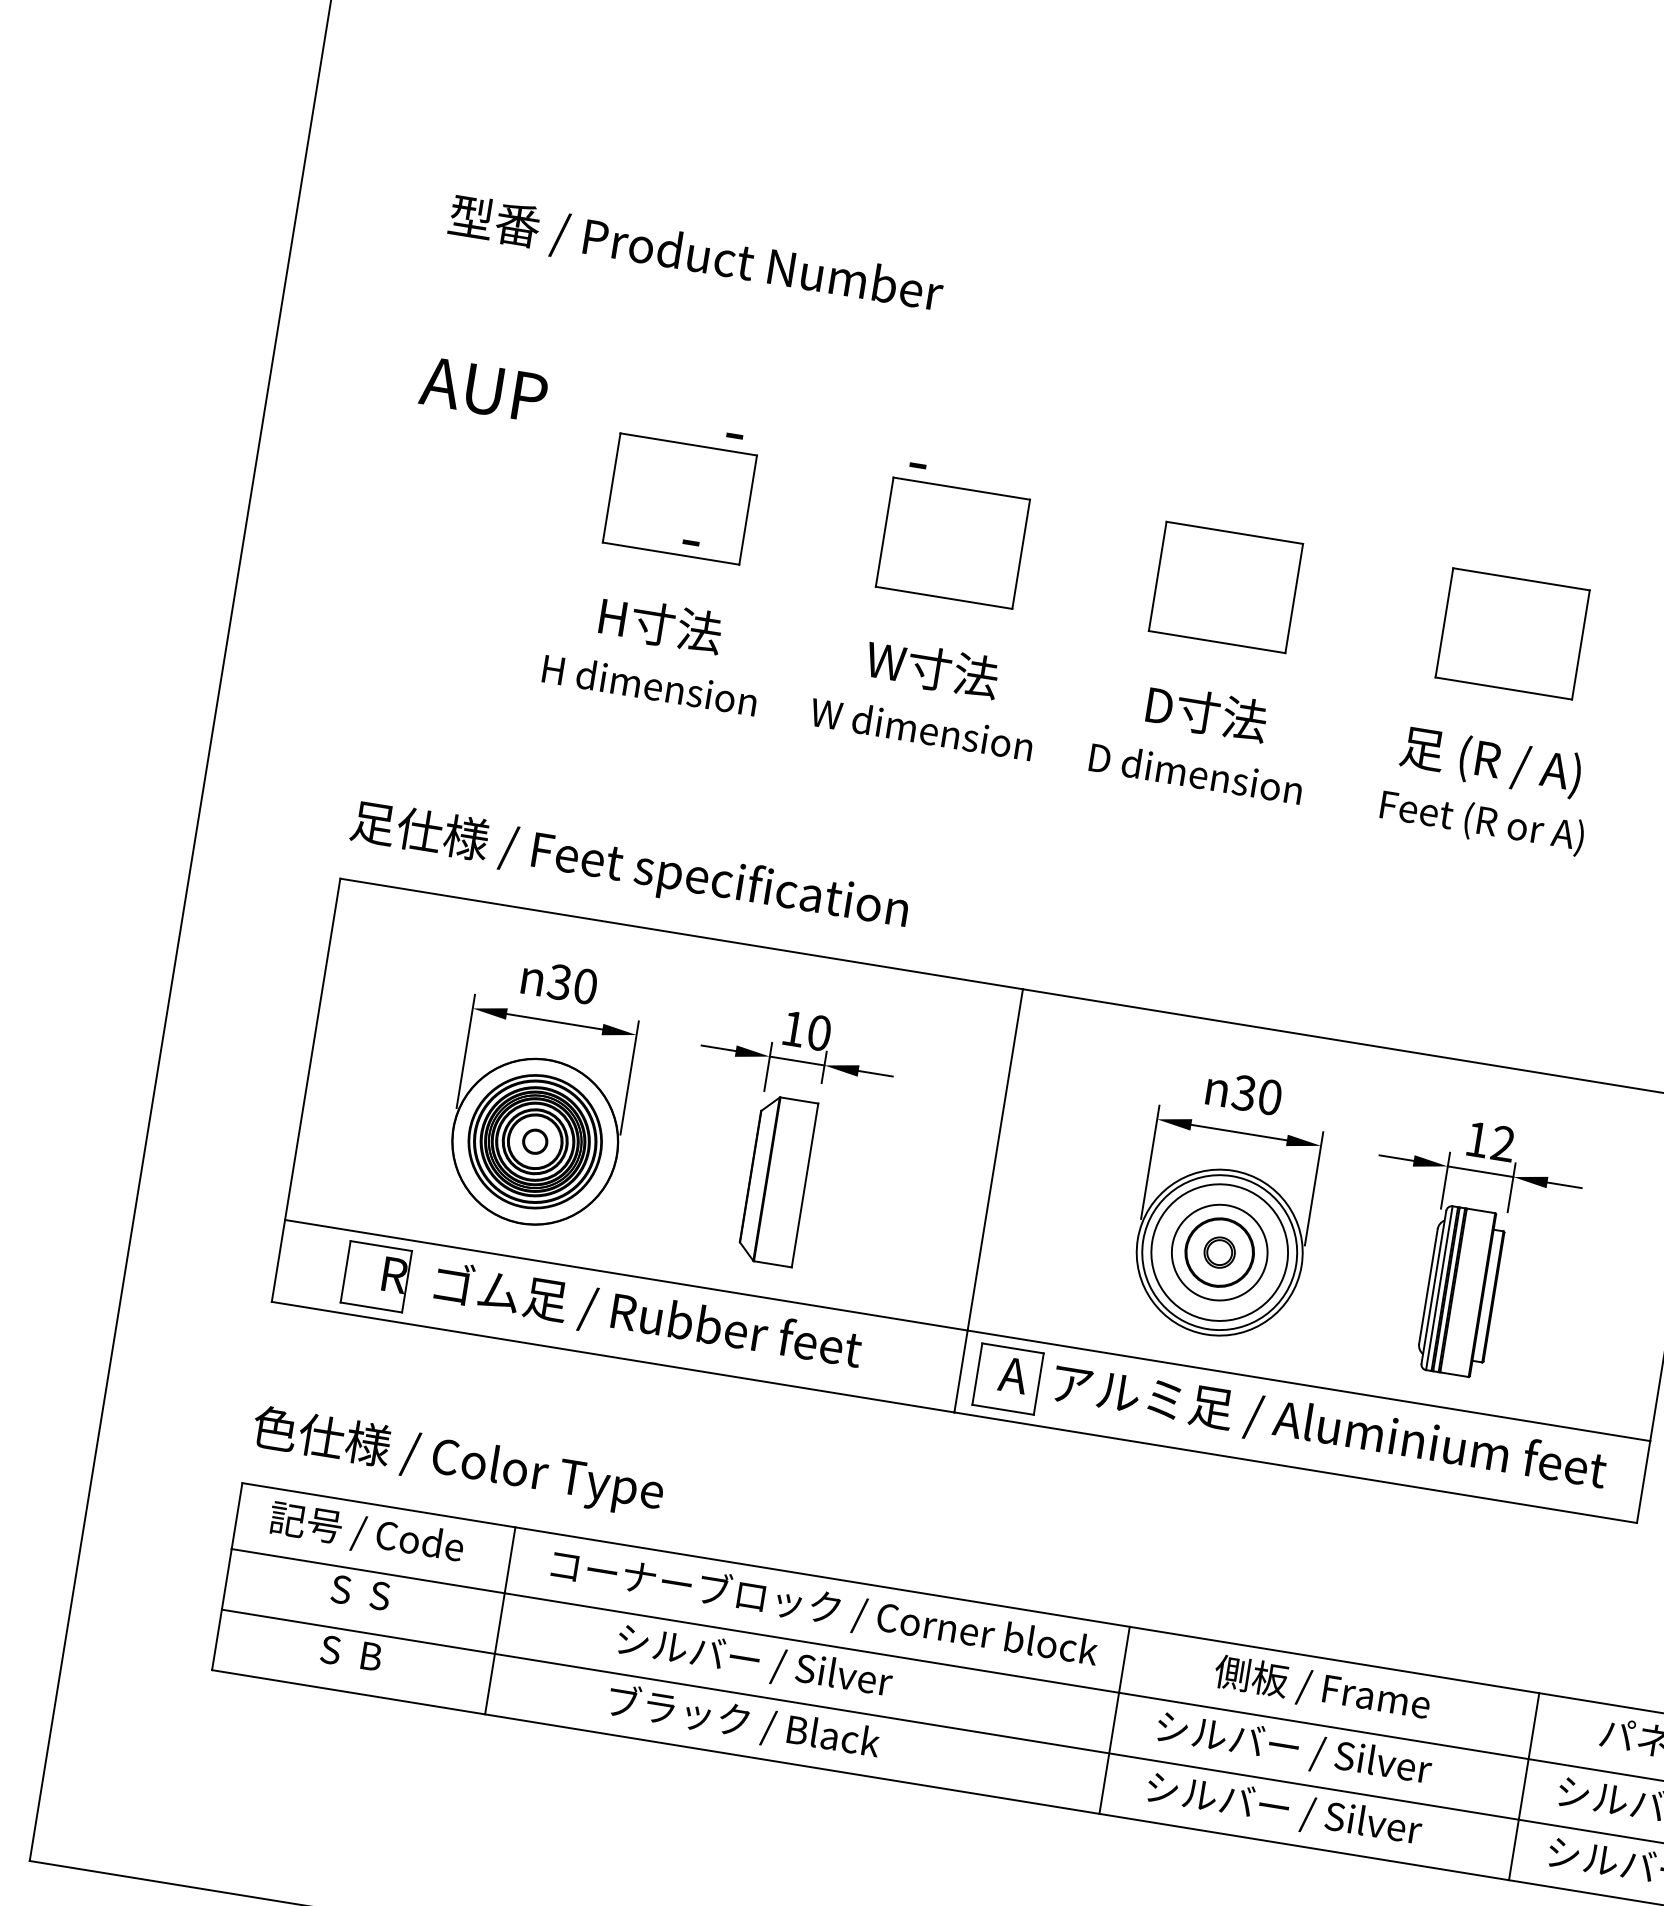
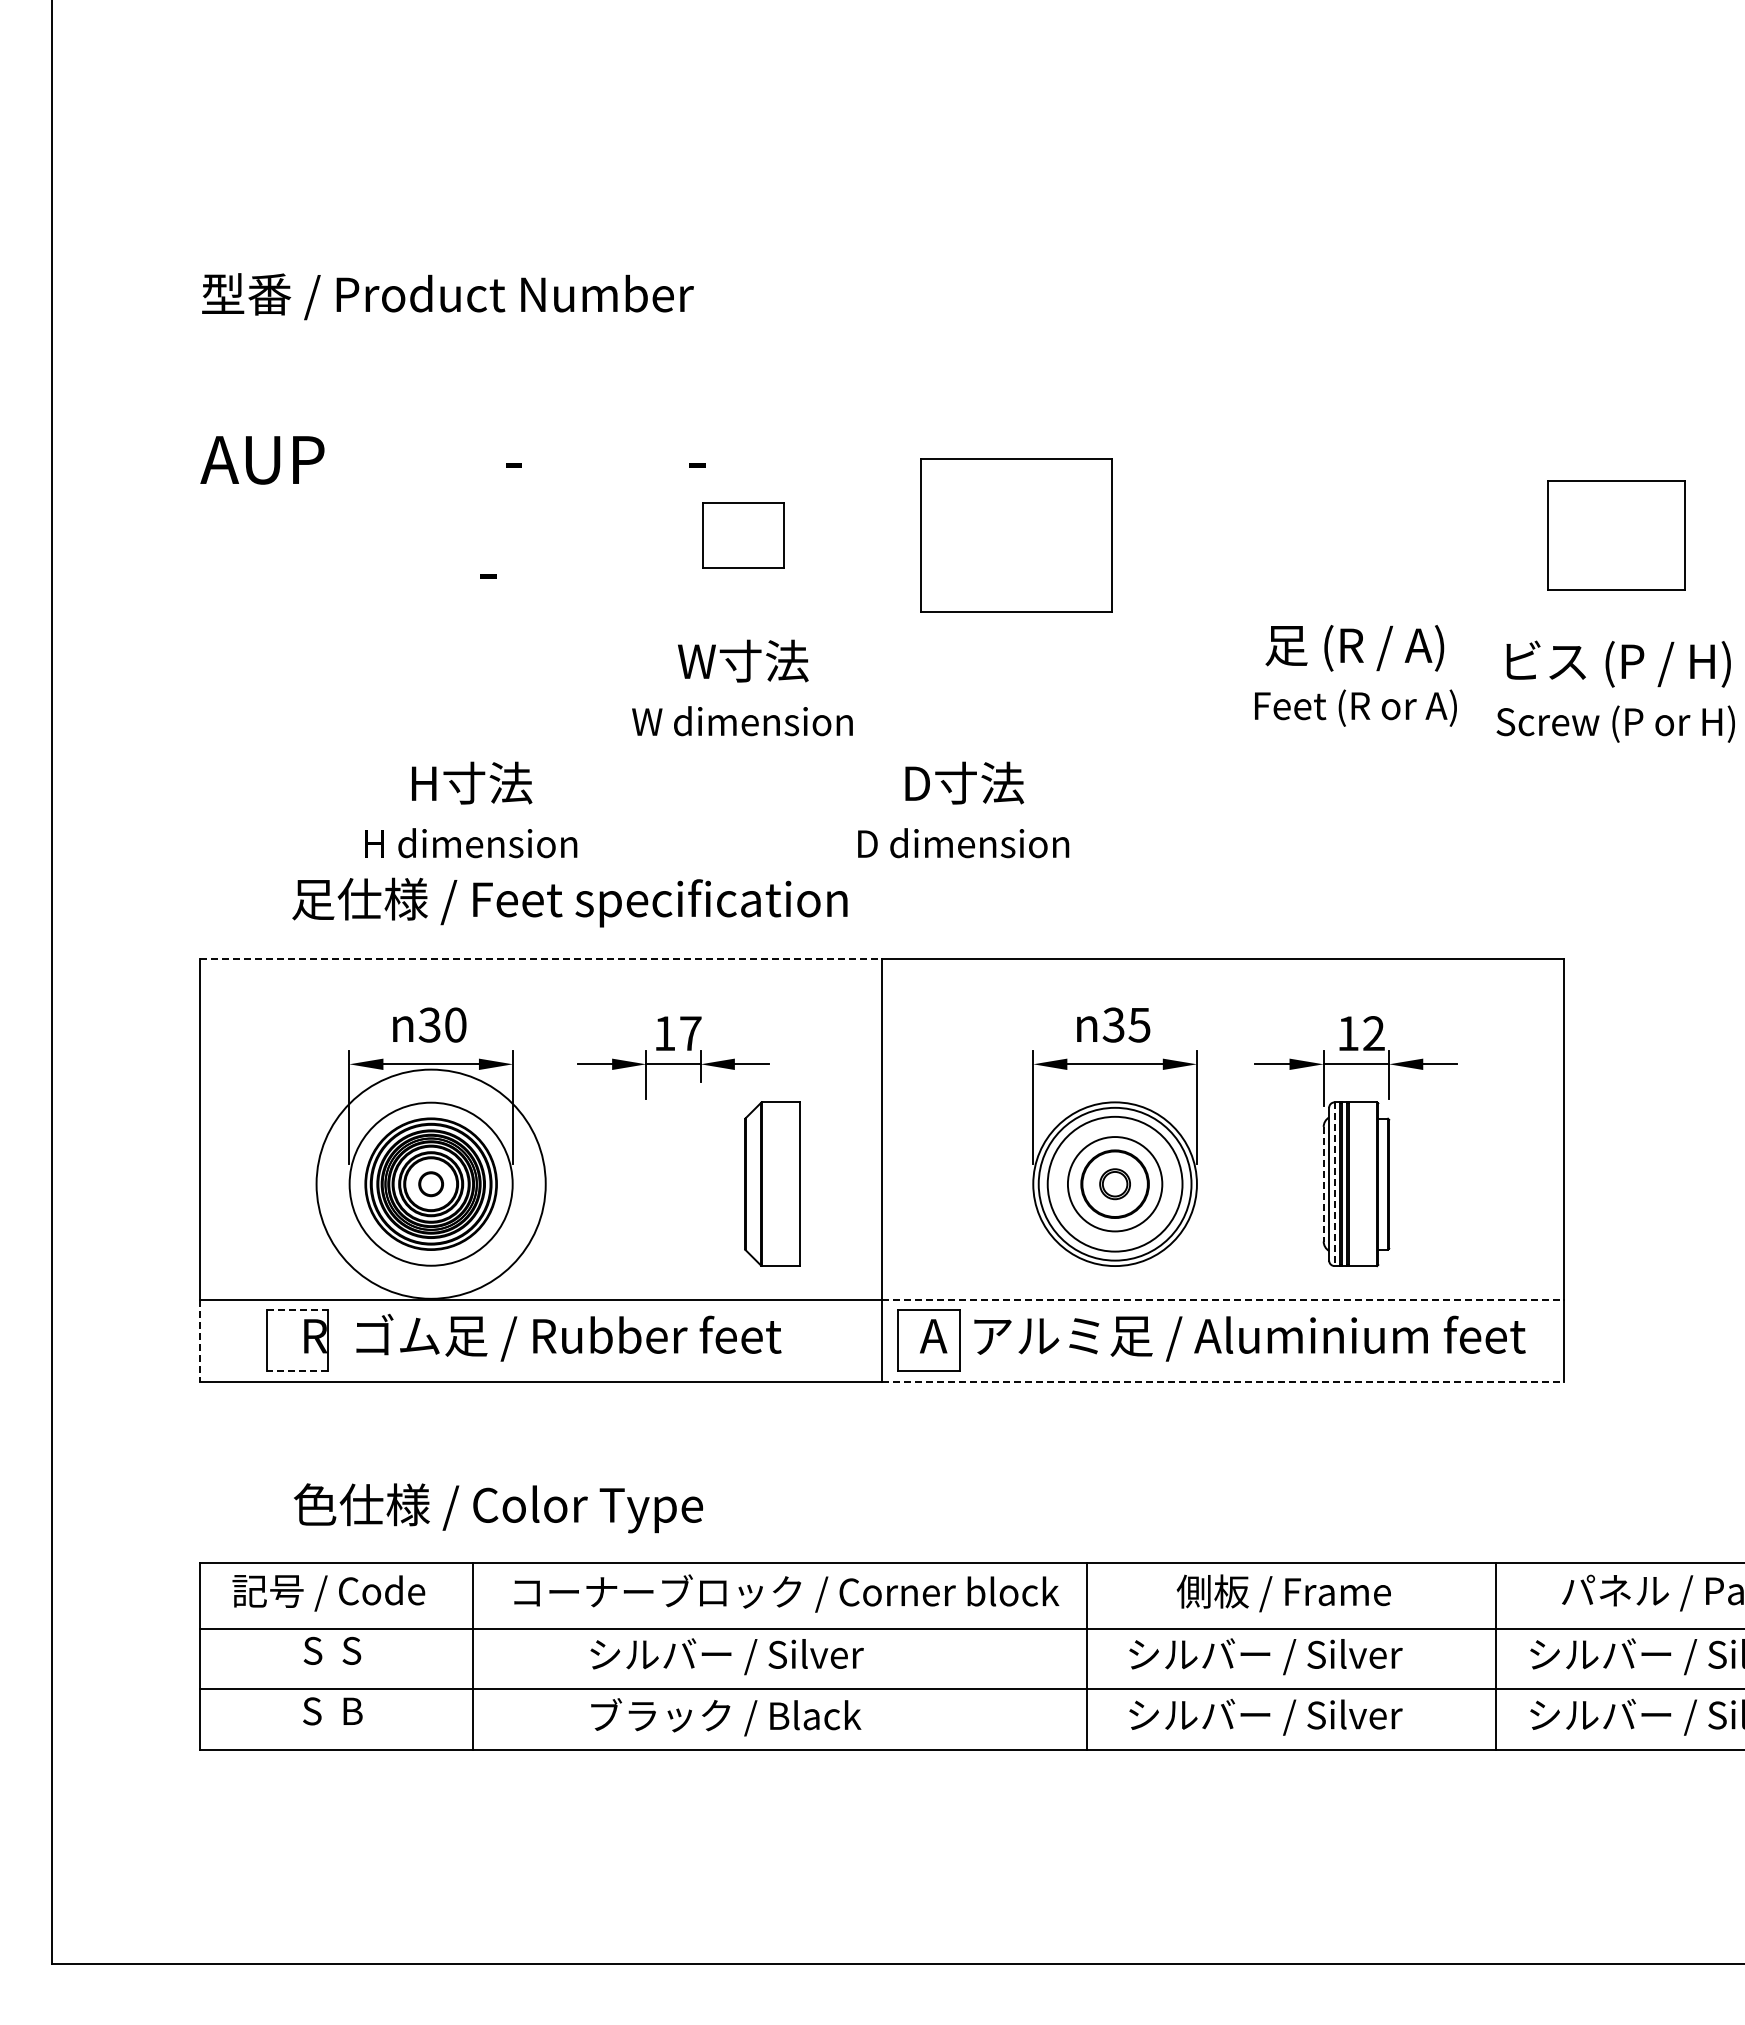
part: (679, 498) -> (470, 535), removed
part: (952, 543) -> (743, 535), size x0.6
part: (1226, 587) -> (1016, 535), size x1.4
part: (1512, 633) -> (1302, 535), removed
text: (656, 651) -> (471, 809), moved
text: (1201, 739) -> (963, 809), moved
text: (1487, 789) -> (1355, 675), moved
text: (629, 867) -> (569, 902), moved
line: (682, 933) -> (541, 958), solid -> dashed
text: (819, 1032) -> (690, 1033), 10 -> 17
text: (1270, 1096) -> (1139, 1024), 30 -> 35
circle: (535, 1142) -> (431, 1184), size x1.4
part: (777, 1180) -> (772, 1183), moved
line: (381, 1246) -> (297, 1310), solid -> dashed
line: (278, 1260) -> (199, 1340), solid -> dashed
line: (1428, 1286) -> (1323, 1184), solid -> dashed
line: (1439, 1288) -> (1334, 1184), solid -> dashed
line: (371, 1307) -> (297, 1371), solid -> dashed
line: (1309, 1385) -> (1223, 1299), solid -> dashed
text: (457, 1462) -> (498, 1508), moved
line: (1296, 1467) -> (1223, 1381), solid -> dashed

